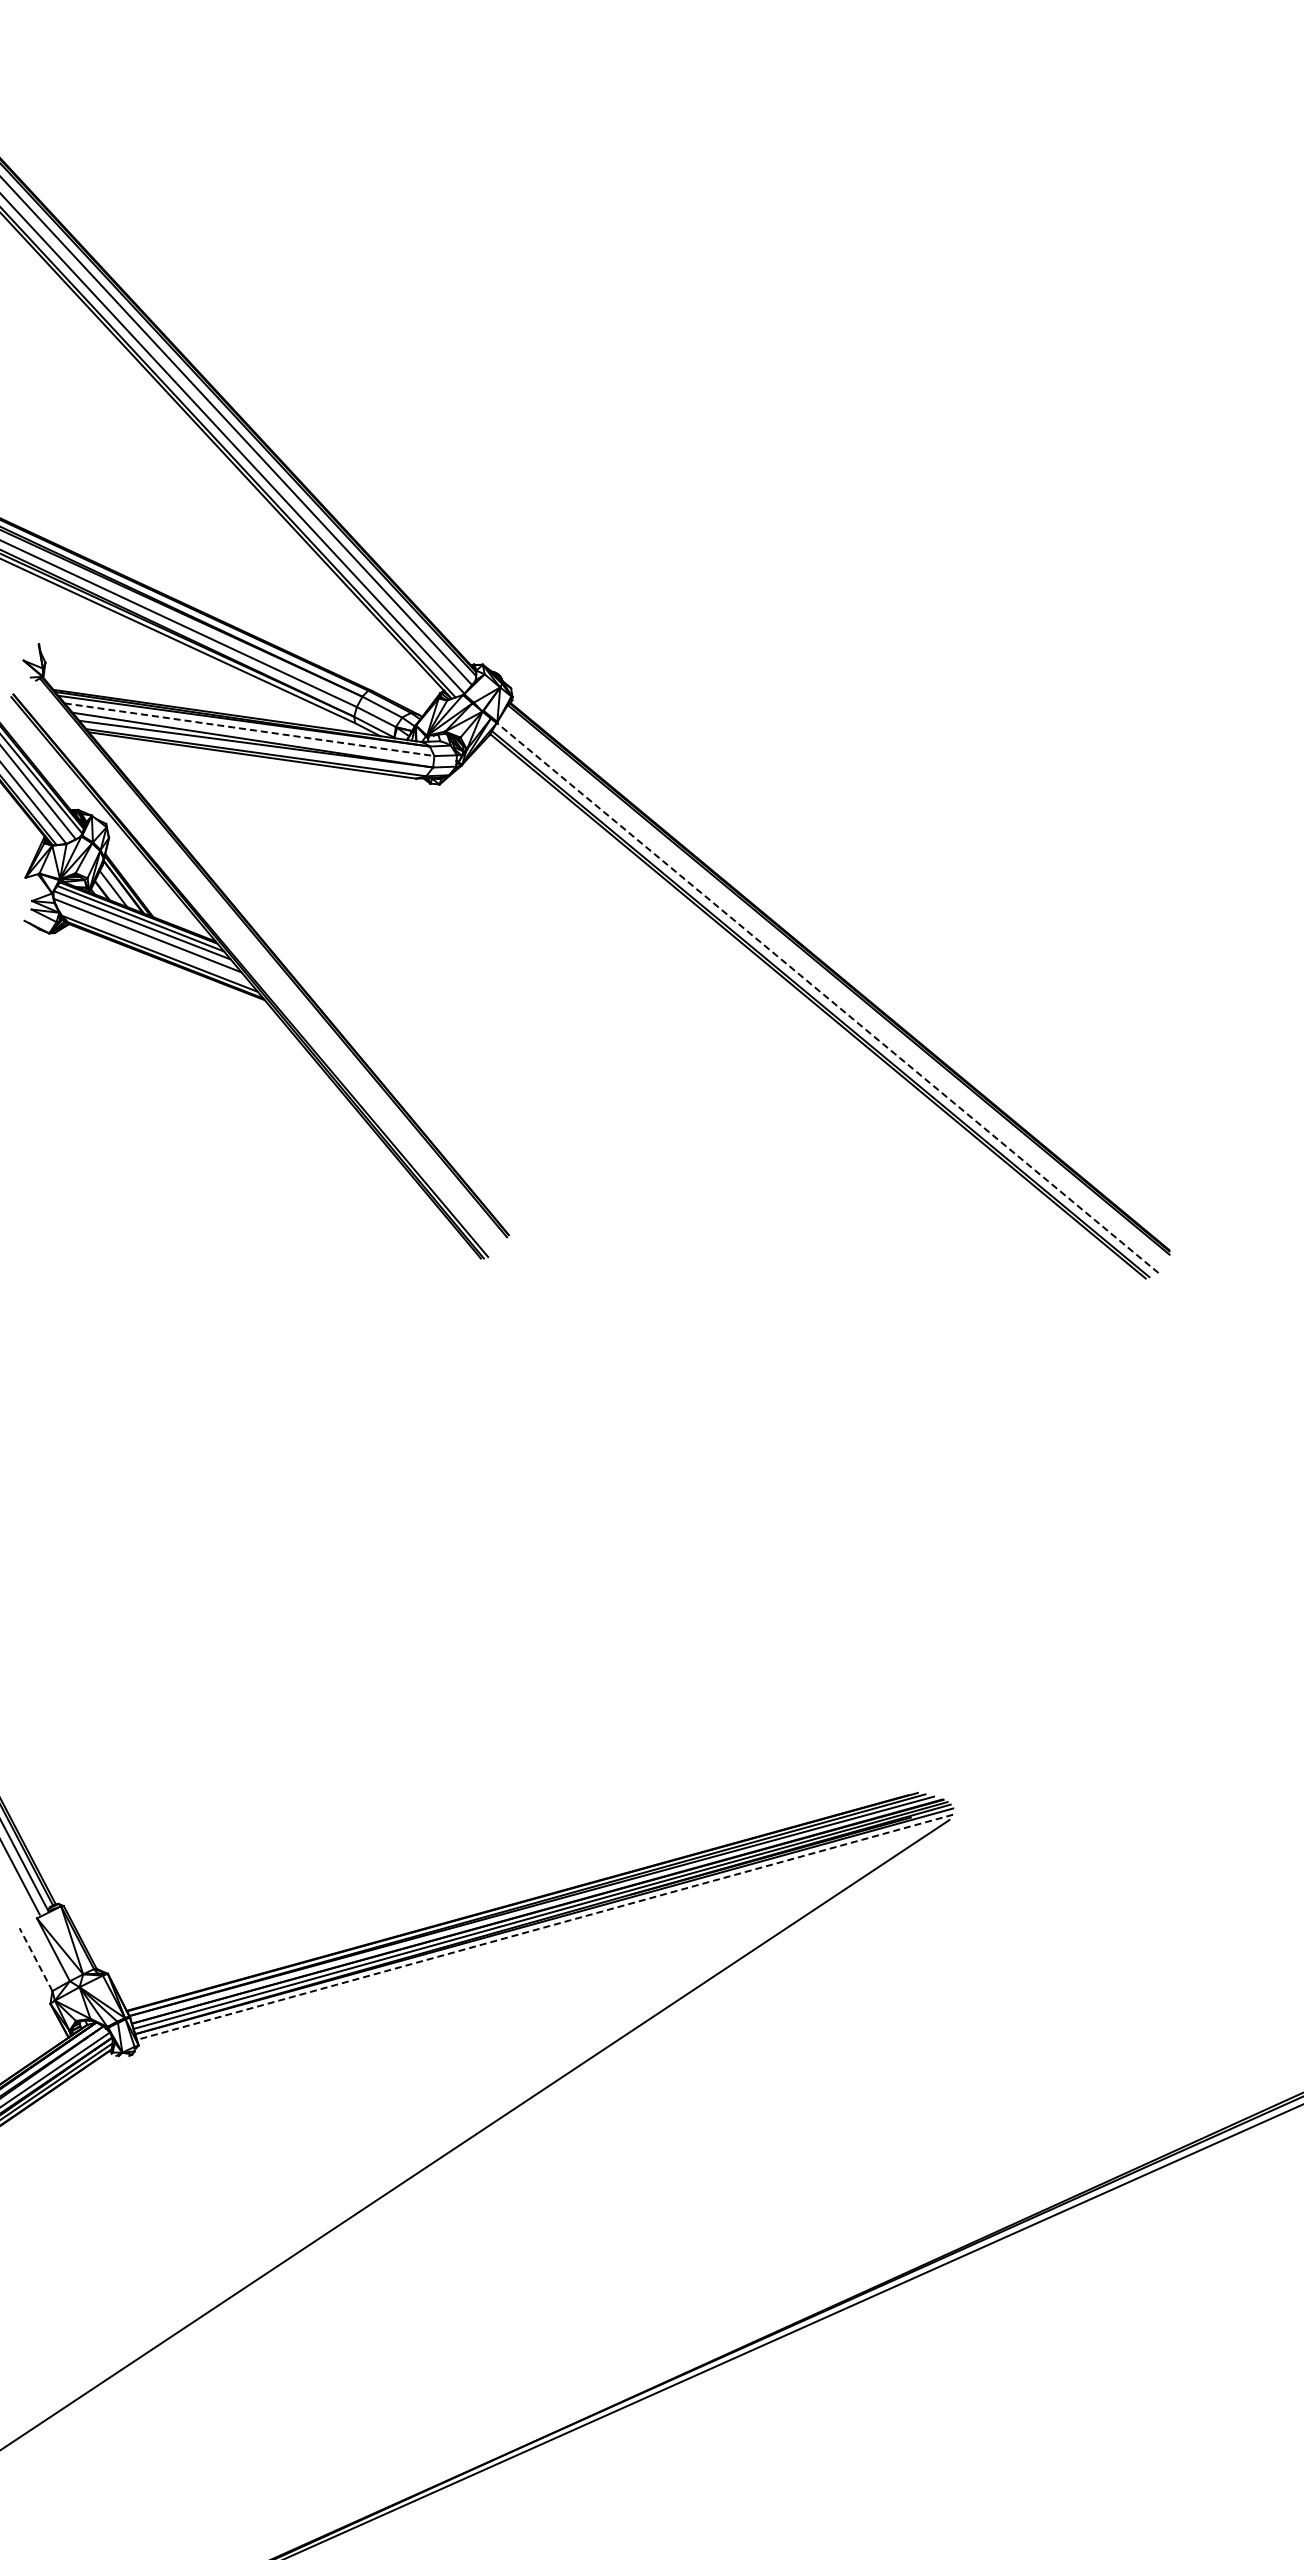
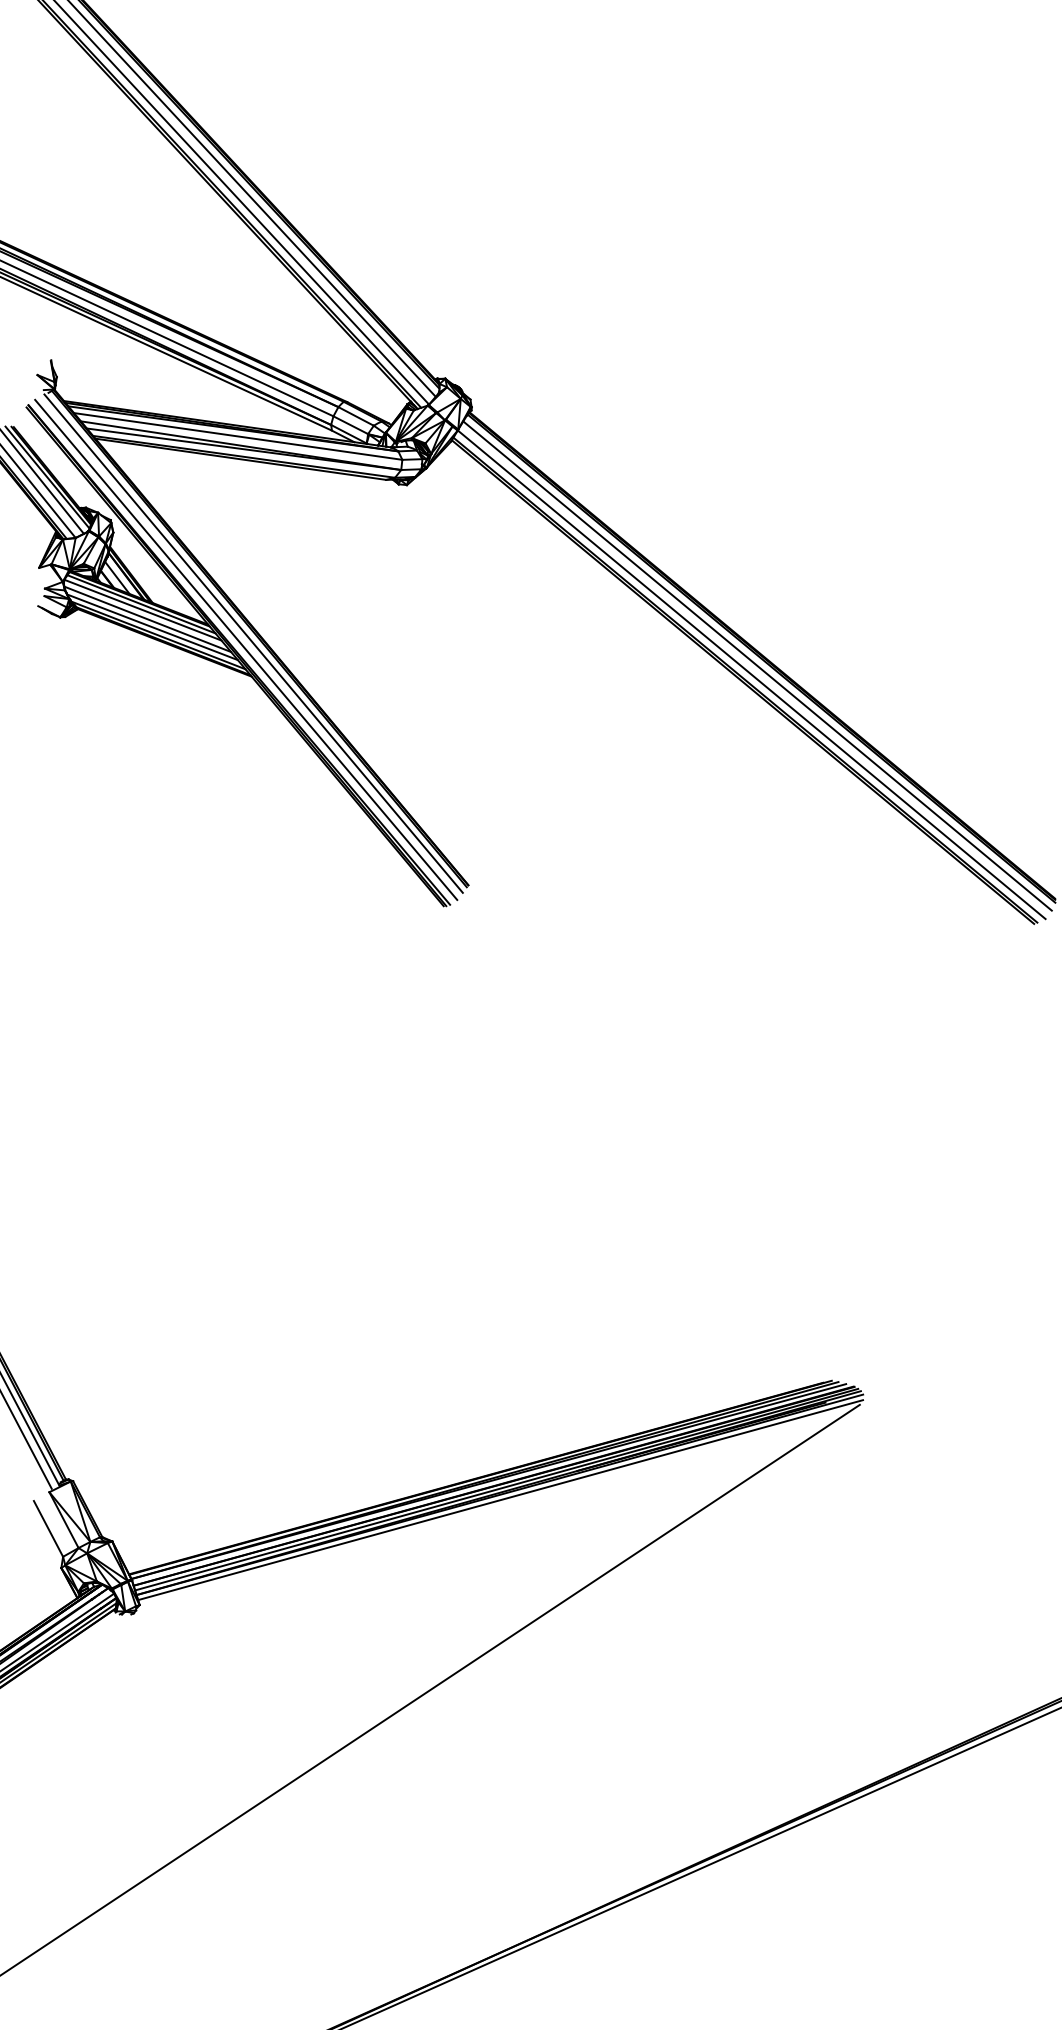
line: (249, 729) -> (238, 436), dashed -> solid
line: (153, 944) -> (152, 627), added
line: (266, 962) -> (253, 643), added
line: (258, 969) -> (246, 649), added
line: (834, 987) -> (757, 665), added
line: (827, 997) -> (751, 674), dashed -> solid
line: (544, 1927) -> (500, 1500), dashed -> solid
line: (35, 1959) -> (48, 1528), dashed -> solid

